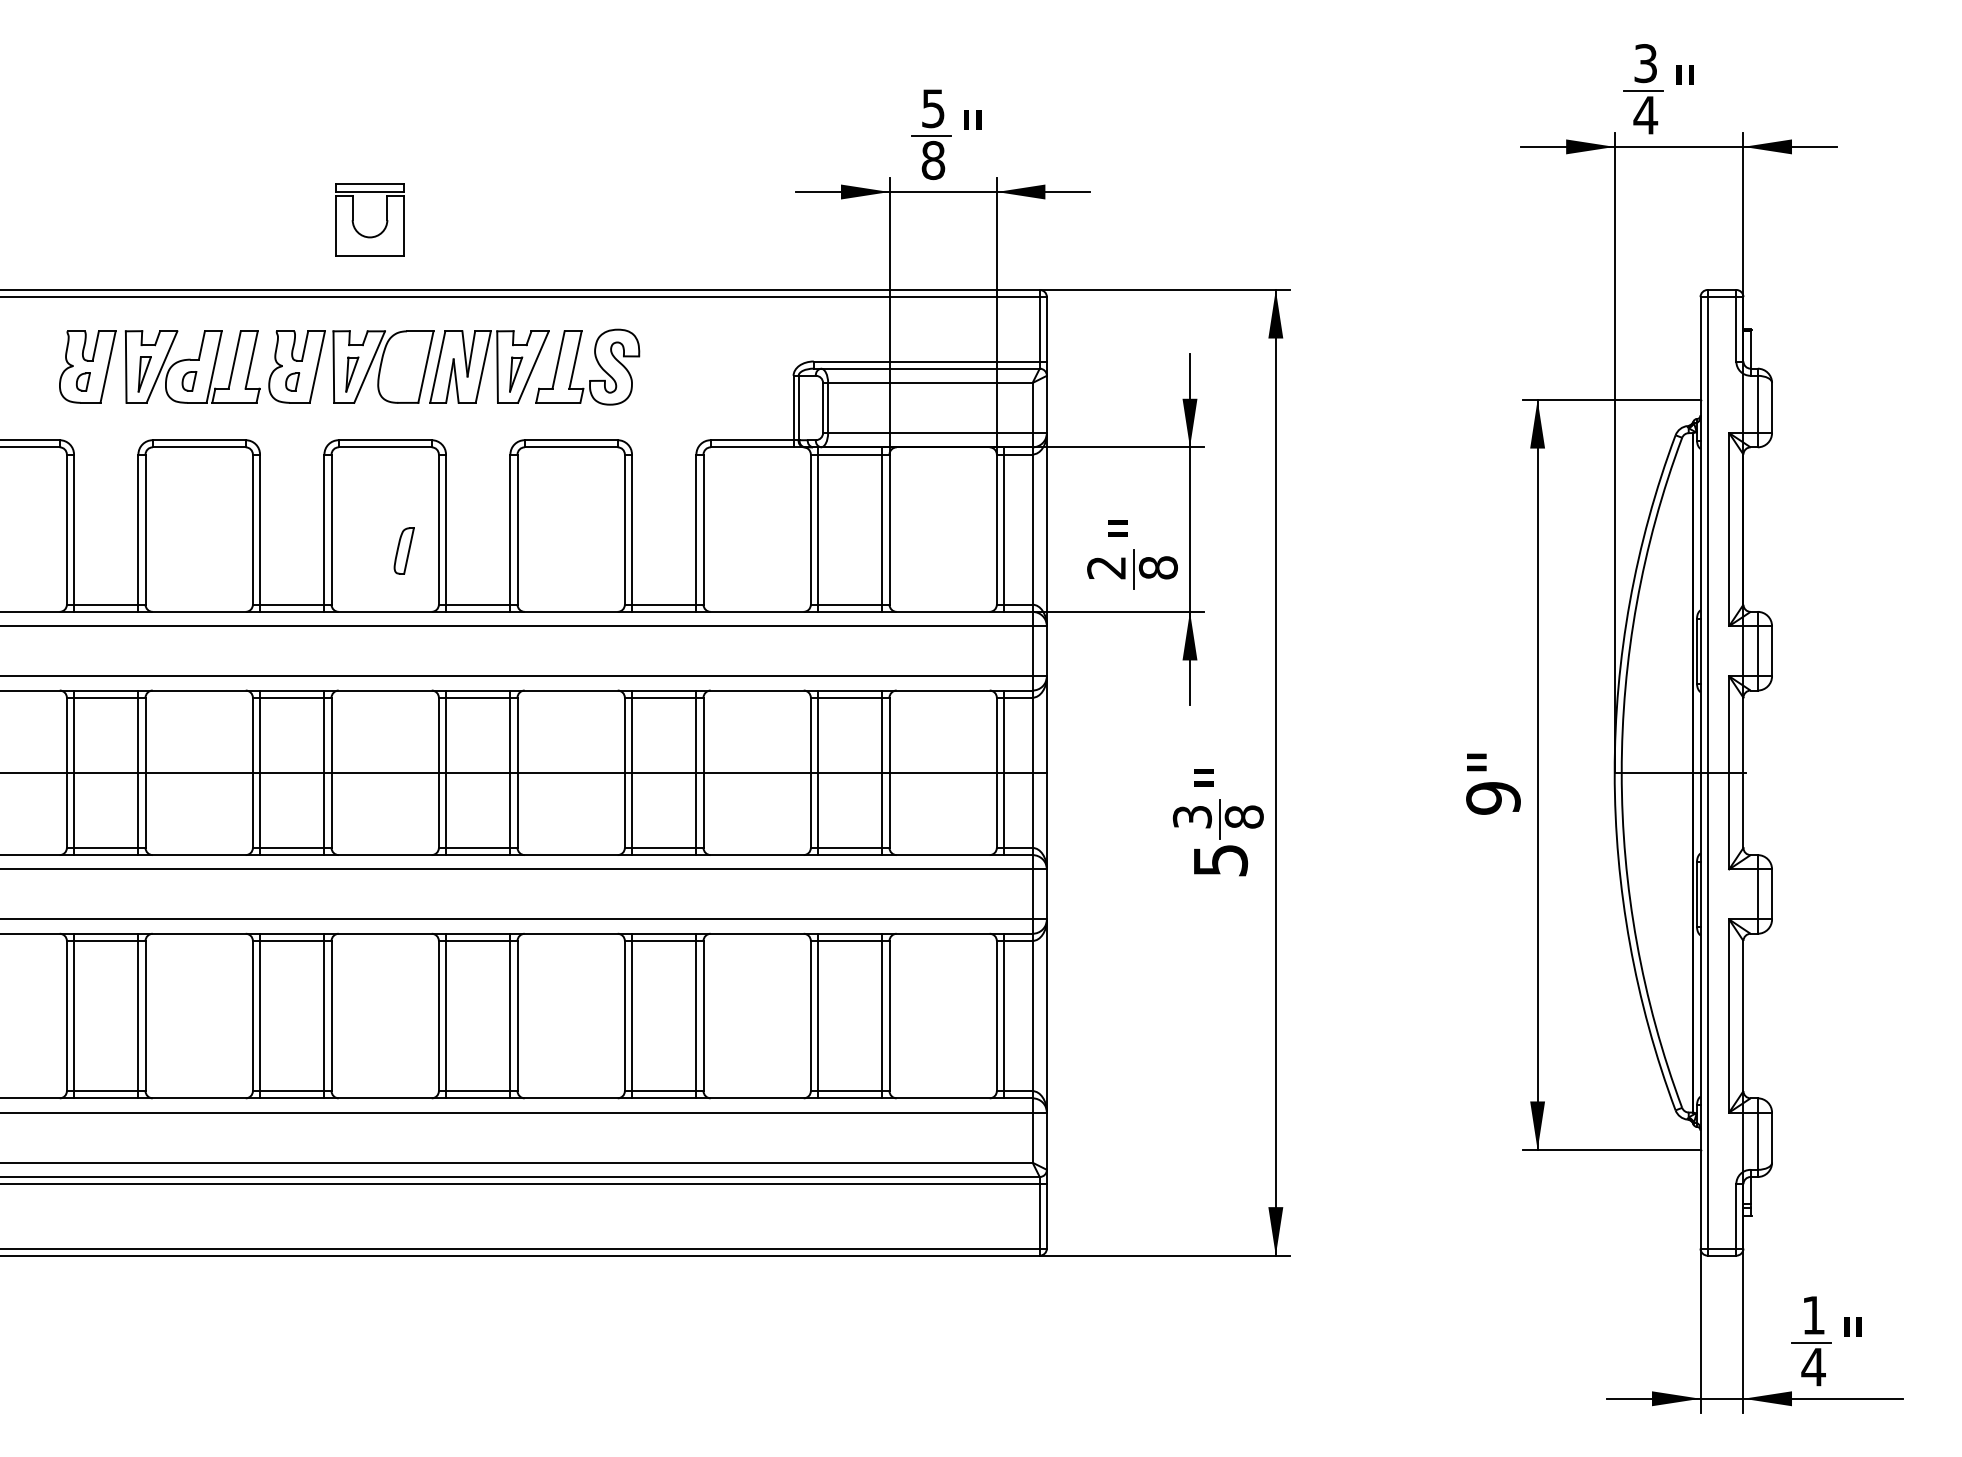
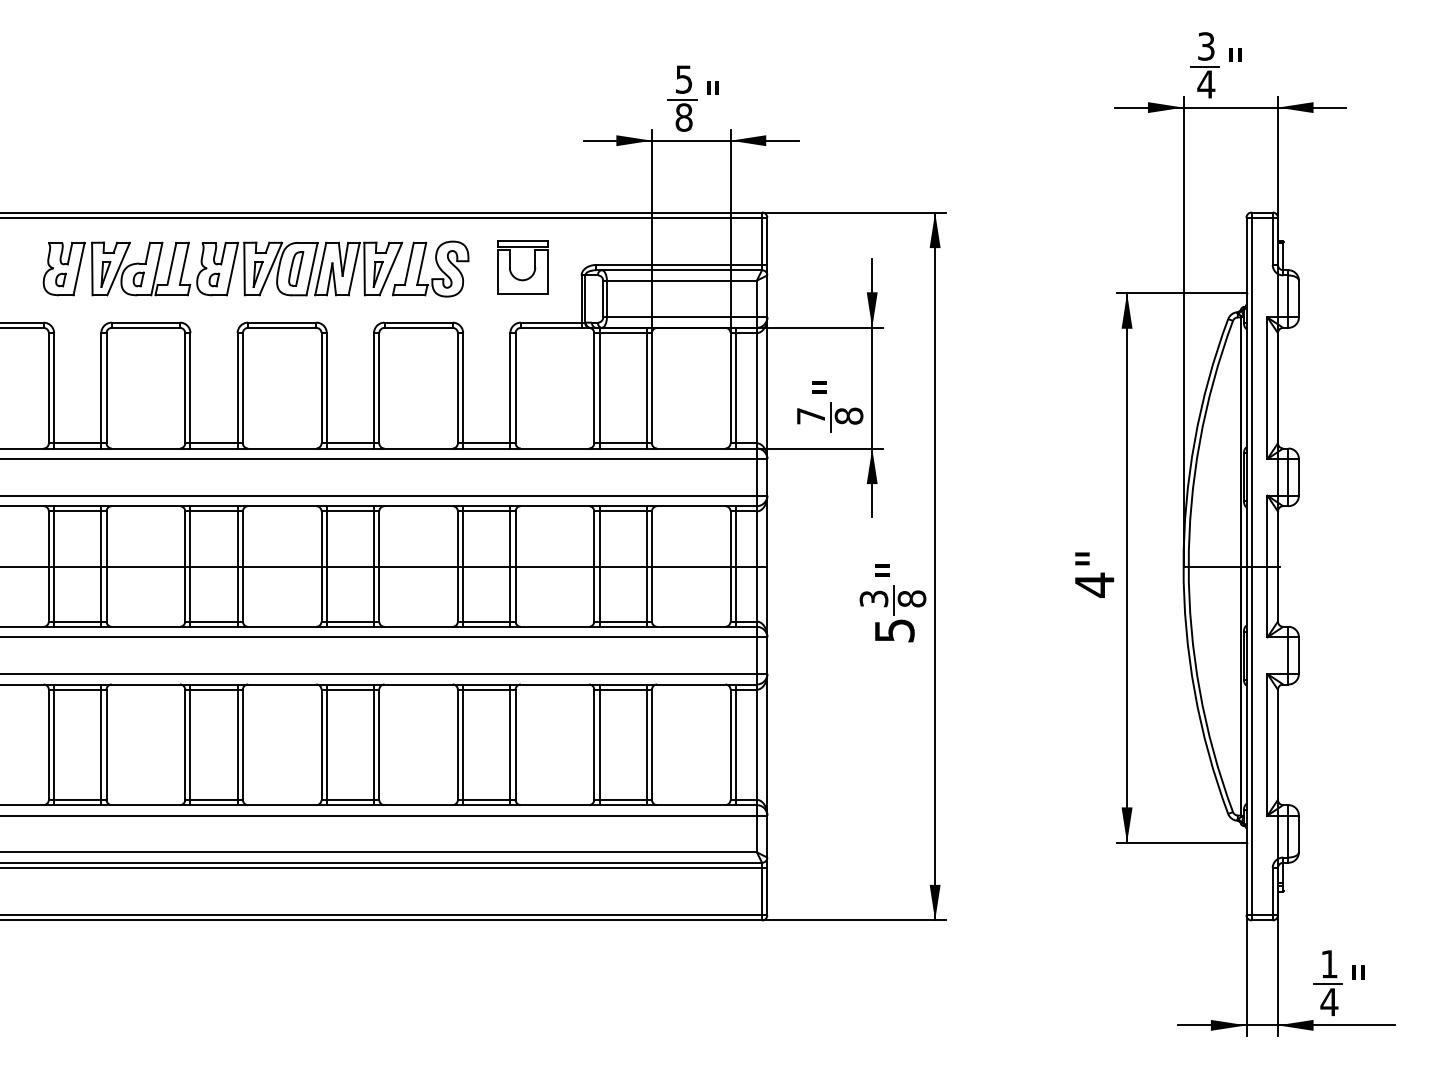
part: (354, 224) -> (511, 270), moved
part: (403, 550) -> (295, 268), moved
text: (1106, 568) -> (811, 416), 2 -> 7
text: (1493, 798) -> (1094, 585), 9" -> 4"

